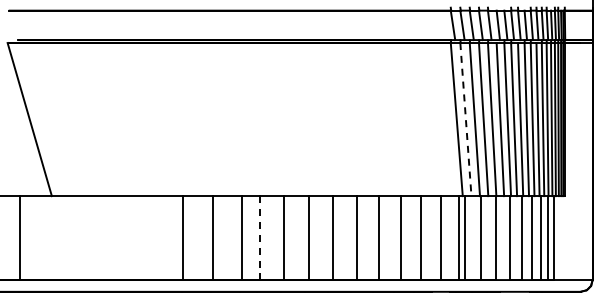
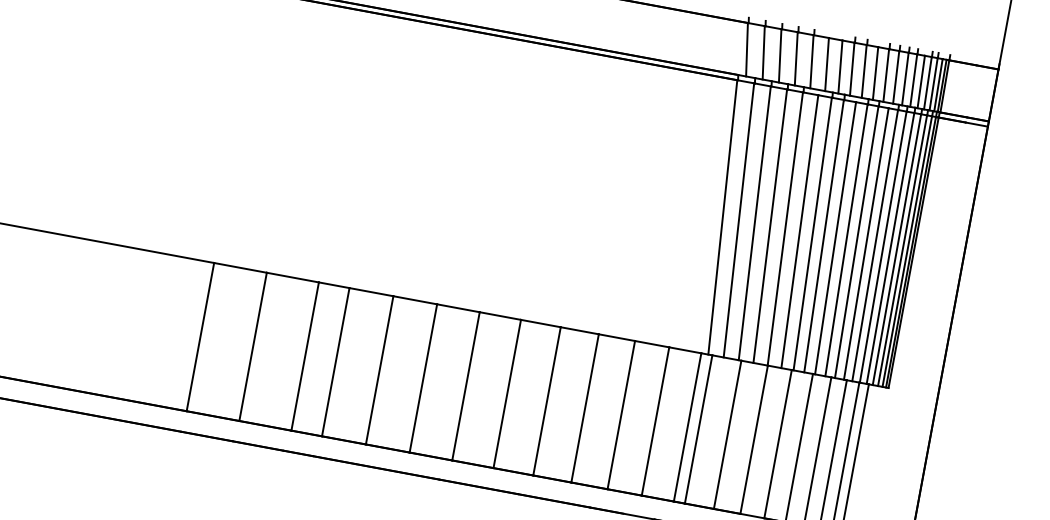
line: (465, 119) -> (738, 220), dashed -> solid
line: (259, 238) -> (335, 362), dashed -> solid

